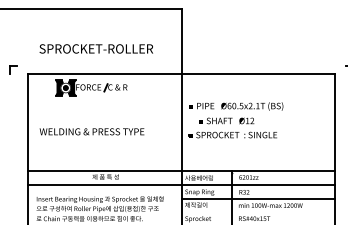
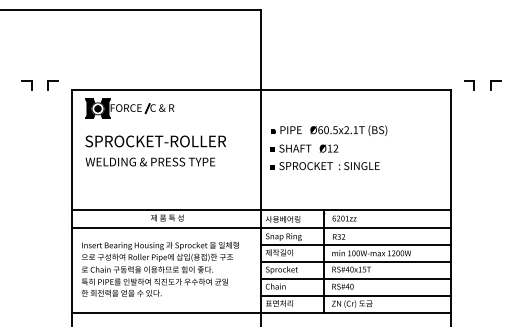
text: (96, 48) -> (155, 141), moved
part: (91, 87) -> (129, 108), moved
part: (226, 120) -> (304, 148), moved
line: (258, 212) -> (356, 261), added

